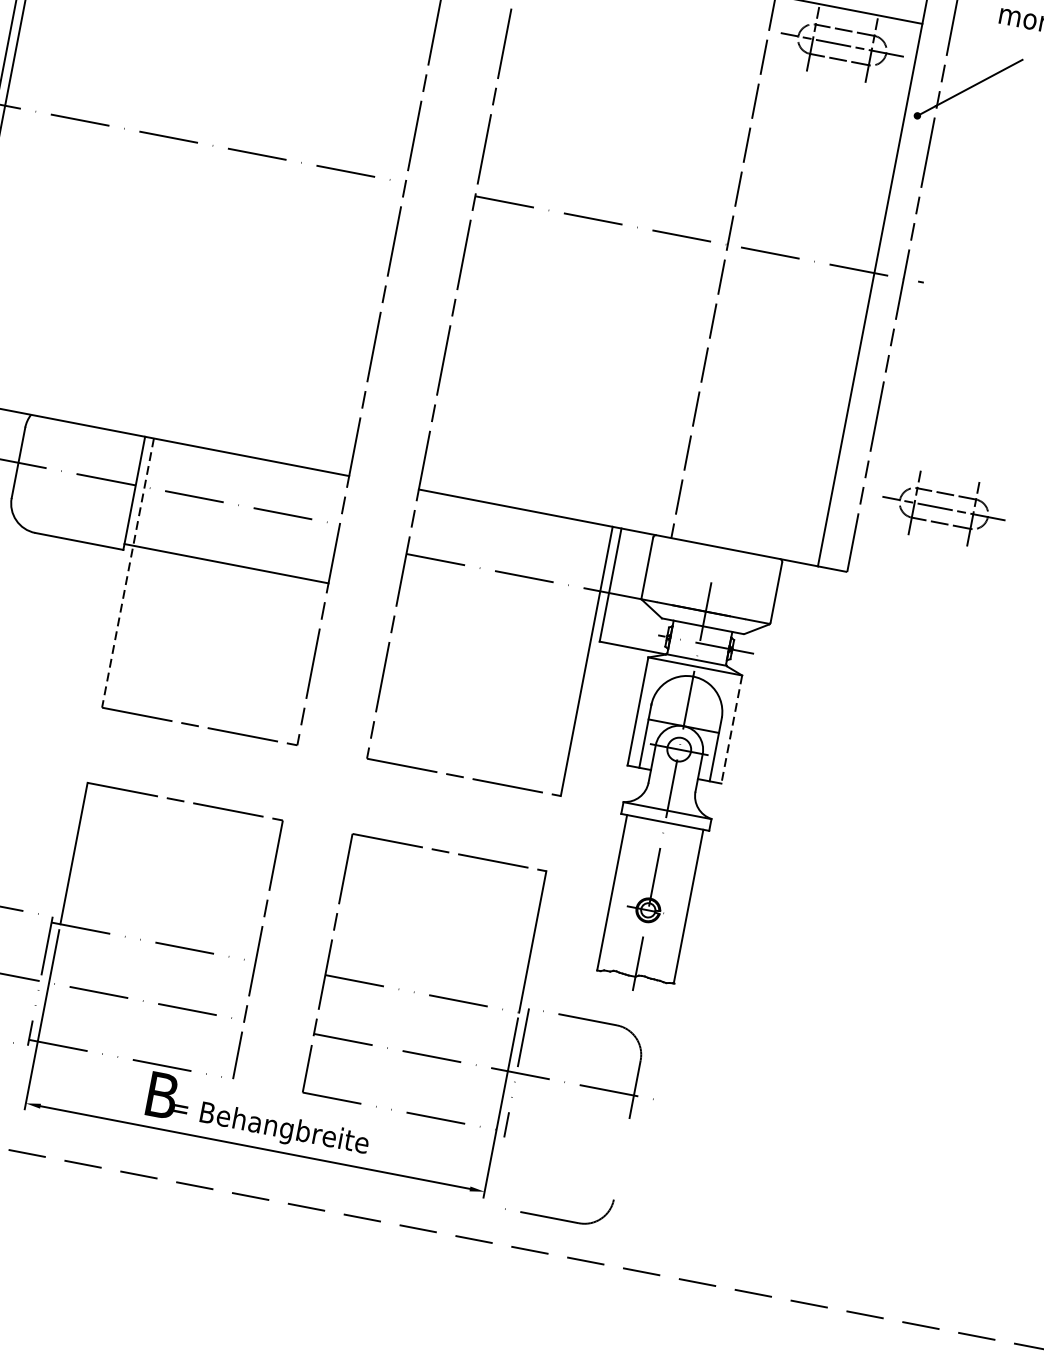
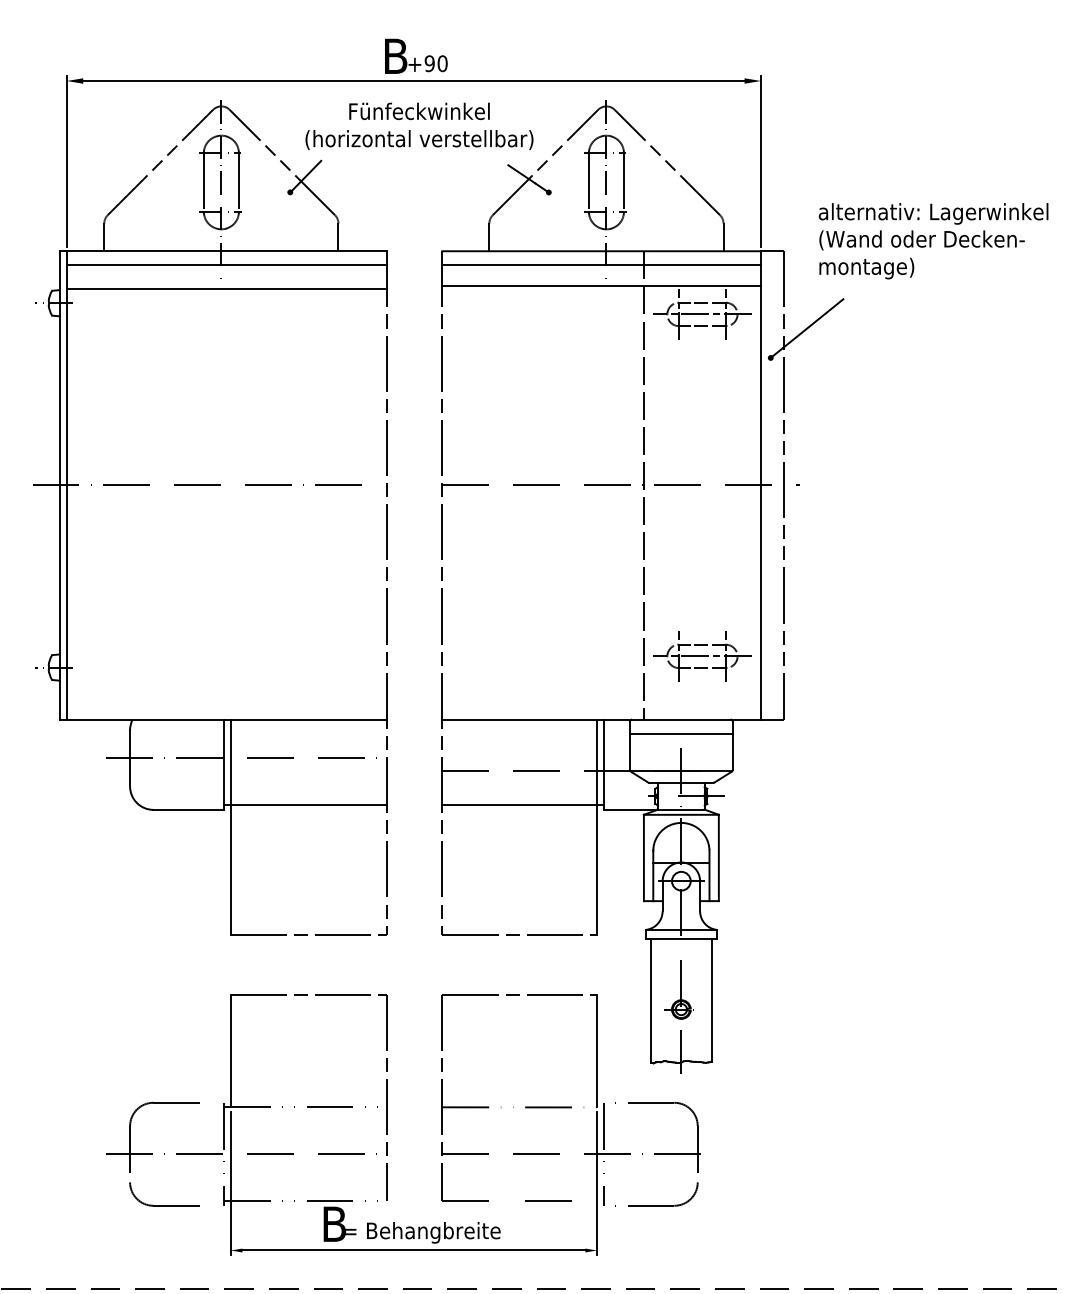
part: (944, 508) -> (702, 656), moved
line: (713, 564) -> (680, 733), added
line: (127, 573) -> (230, 827), dashed -> solid
line: (499, 616) -> (523, 805), added
line: (731, 730) -> (718, 858), dashed -> solid
part: (556, 1218) -> (656, 1205), moved

